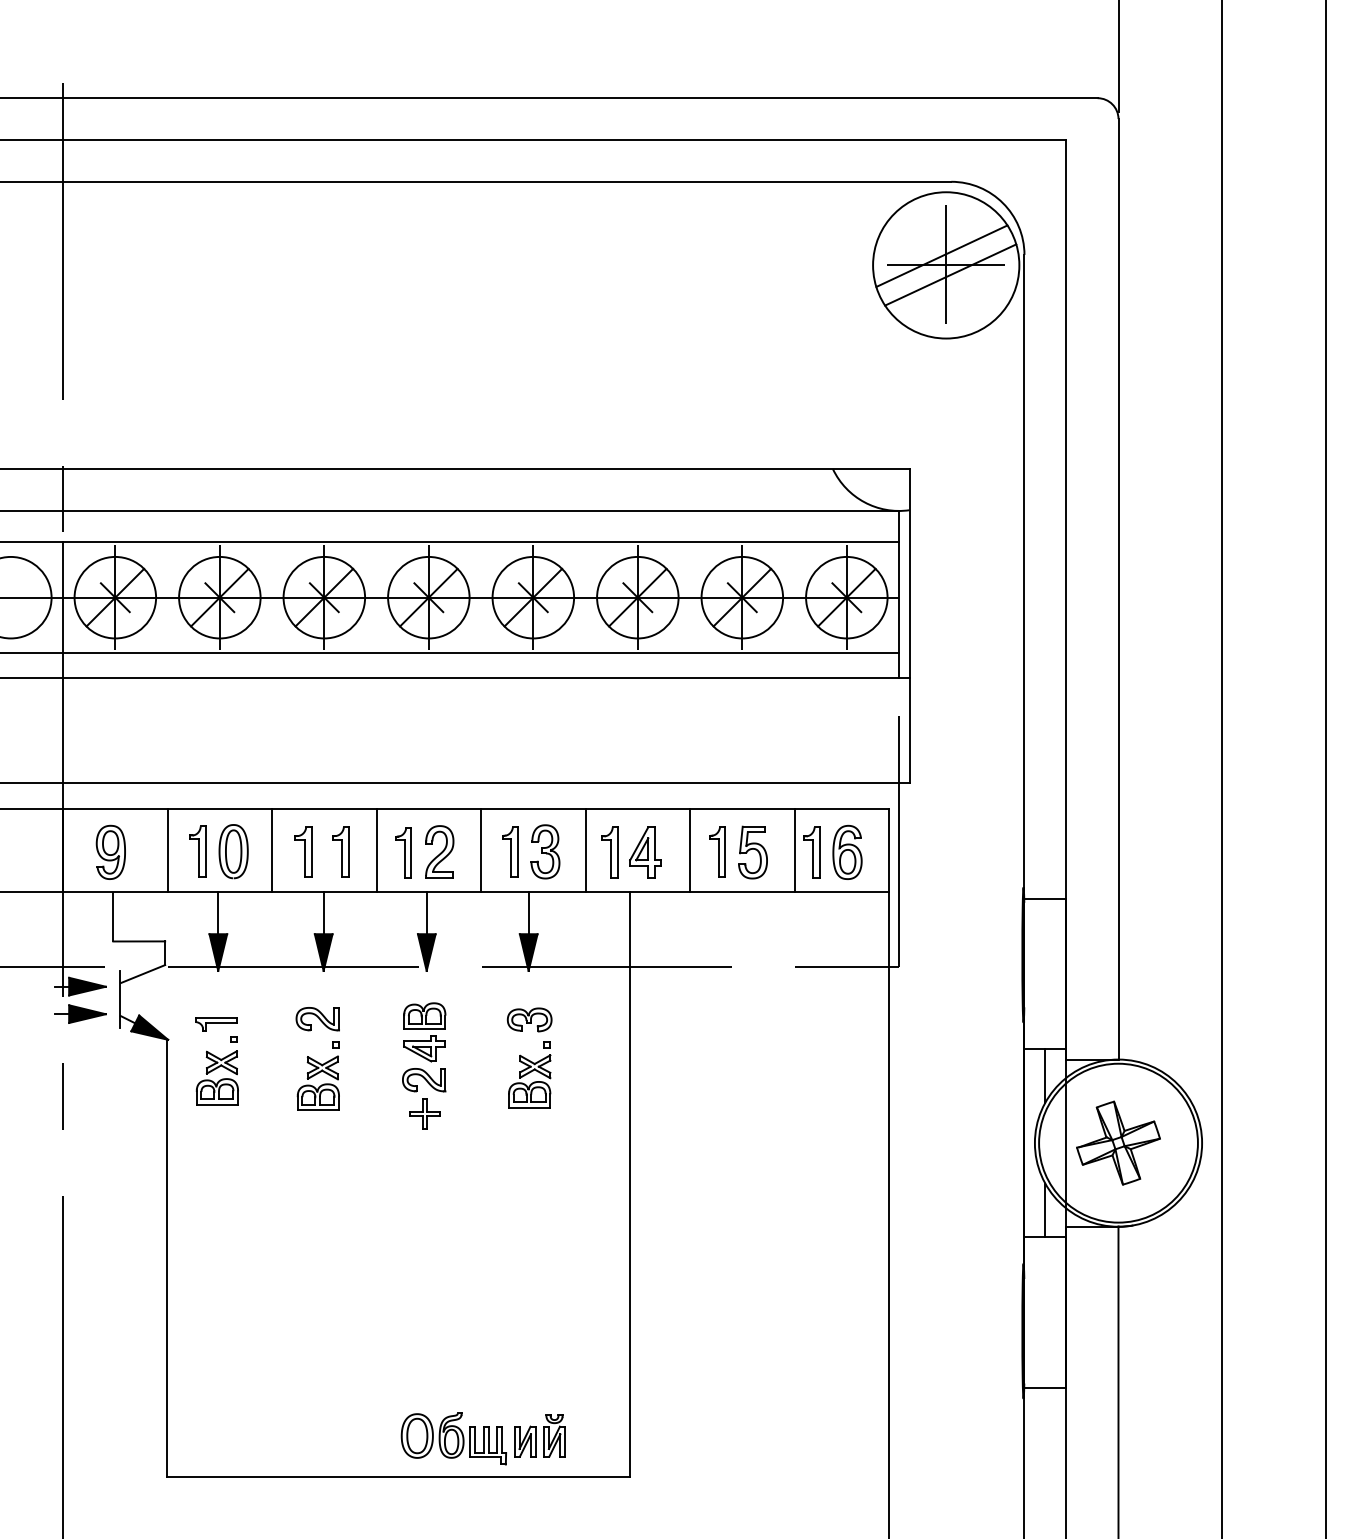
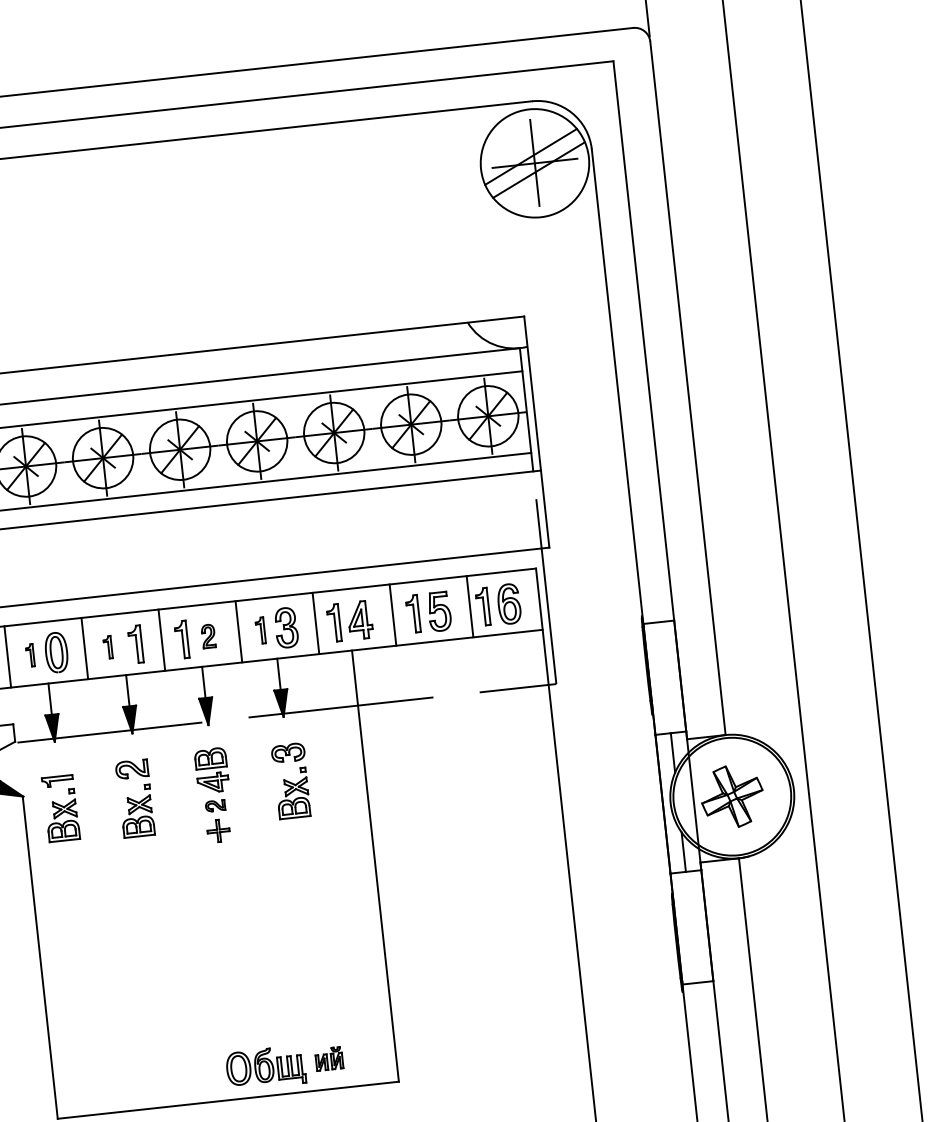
part: (197, 851) -> (29, 655), size x0.6
part: (303, 851) -> (108, 646), size x0.6
part: (439, 851) -> (208, 636), size x0.6
part: (510, 851) -> (260, 630), size x0.7
part: (424, 1080) -> (215, 806), size x0.6
part: (539, 1435) -> (328, 1058), size x0.7

